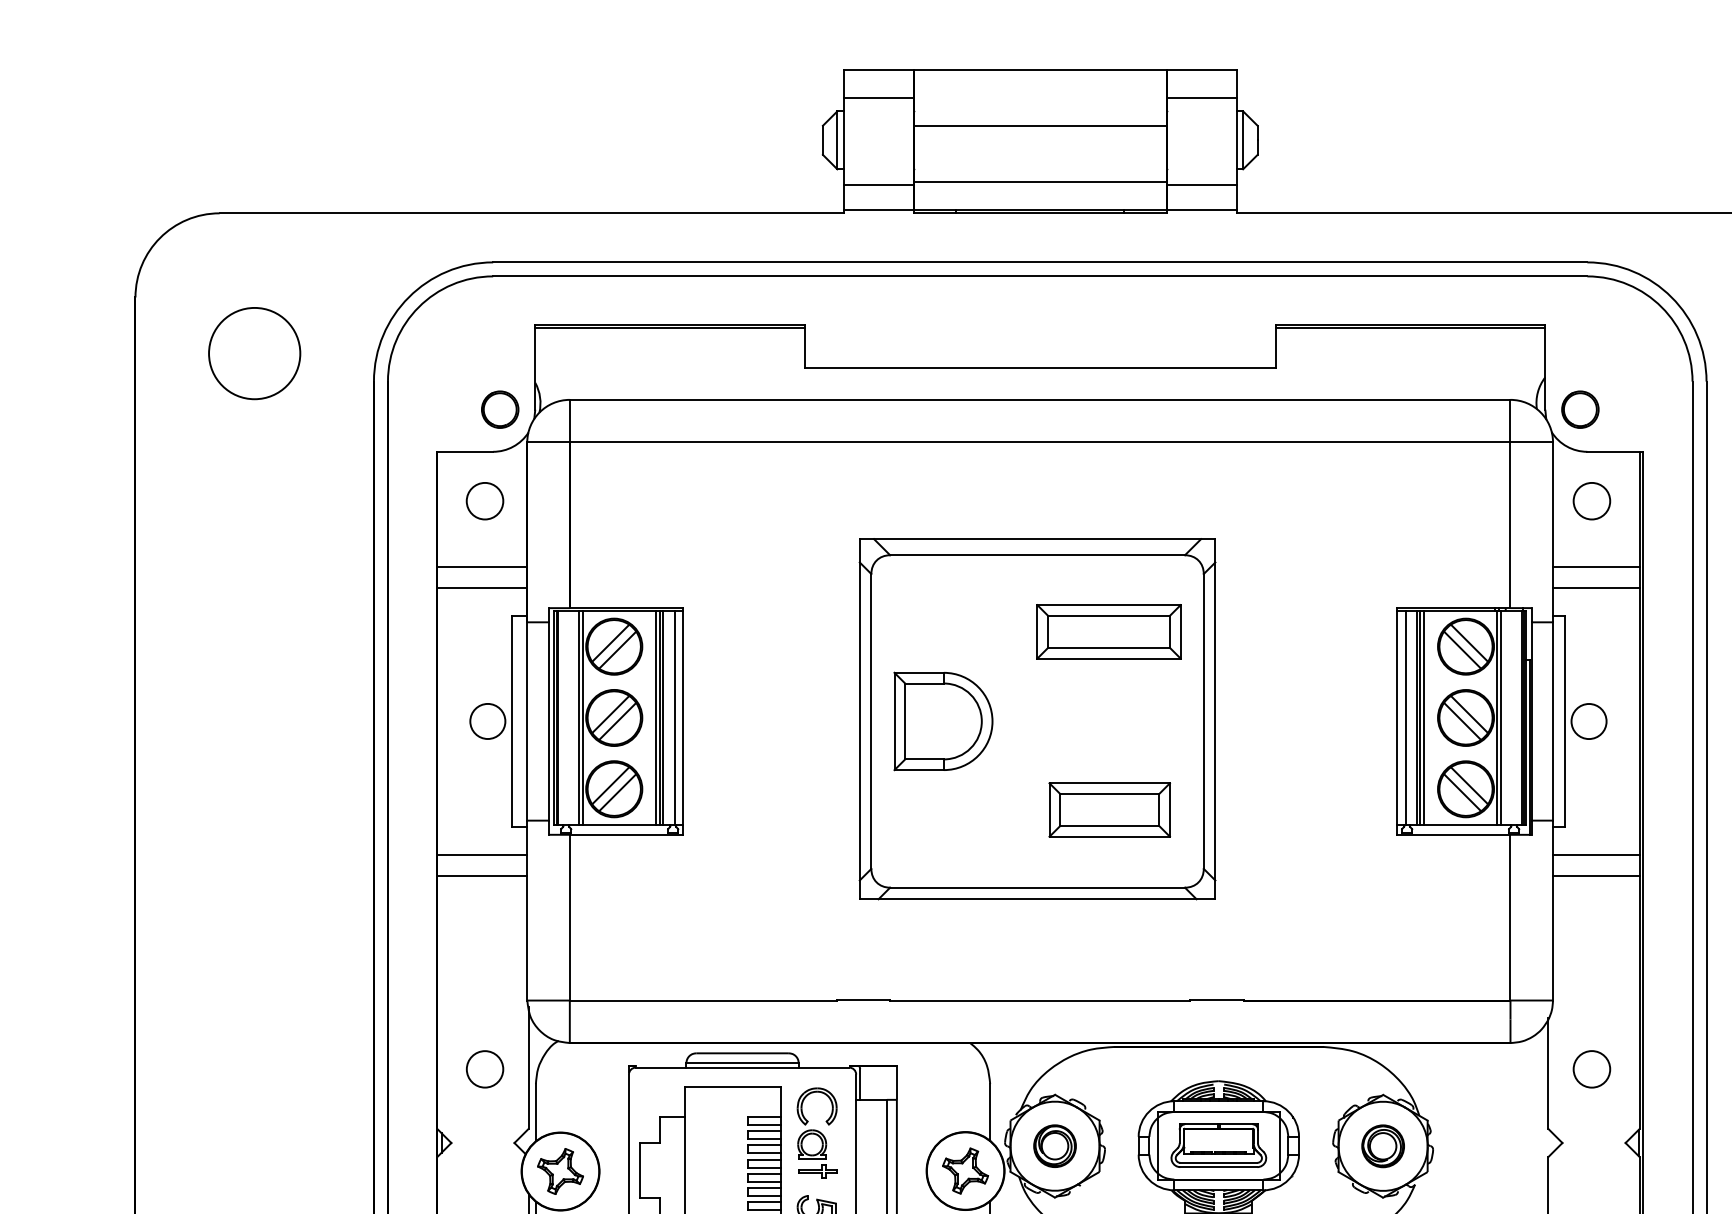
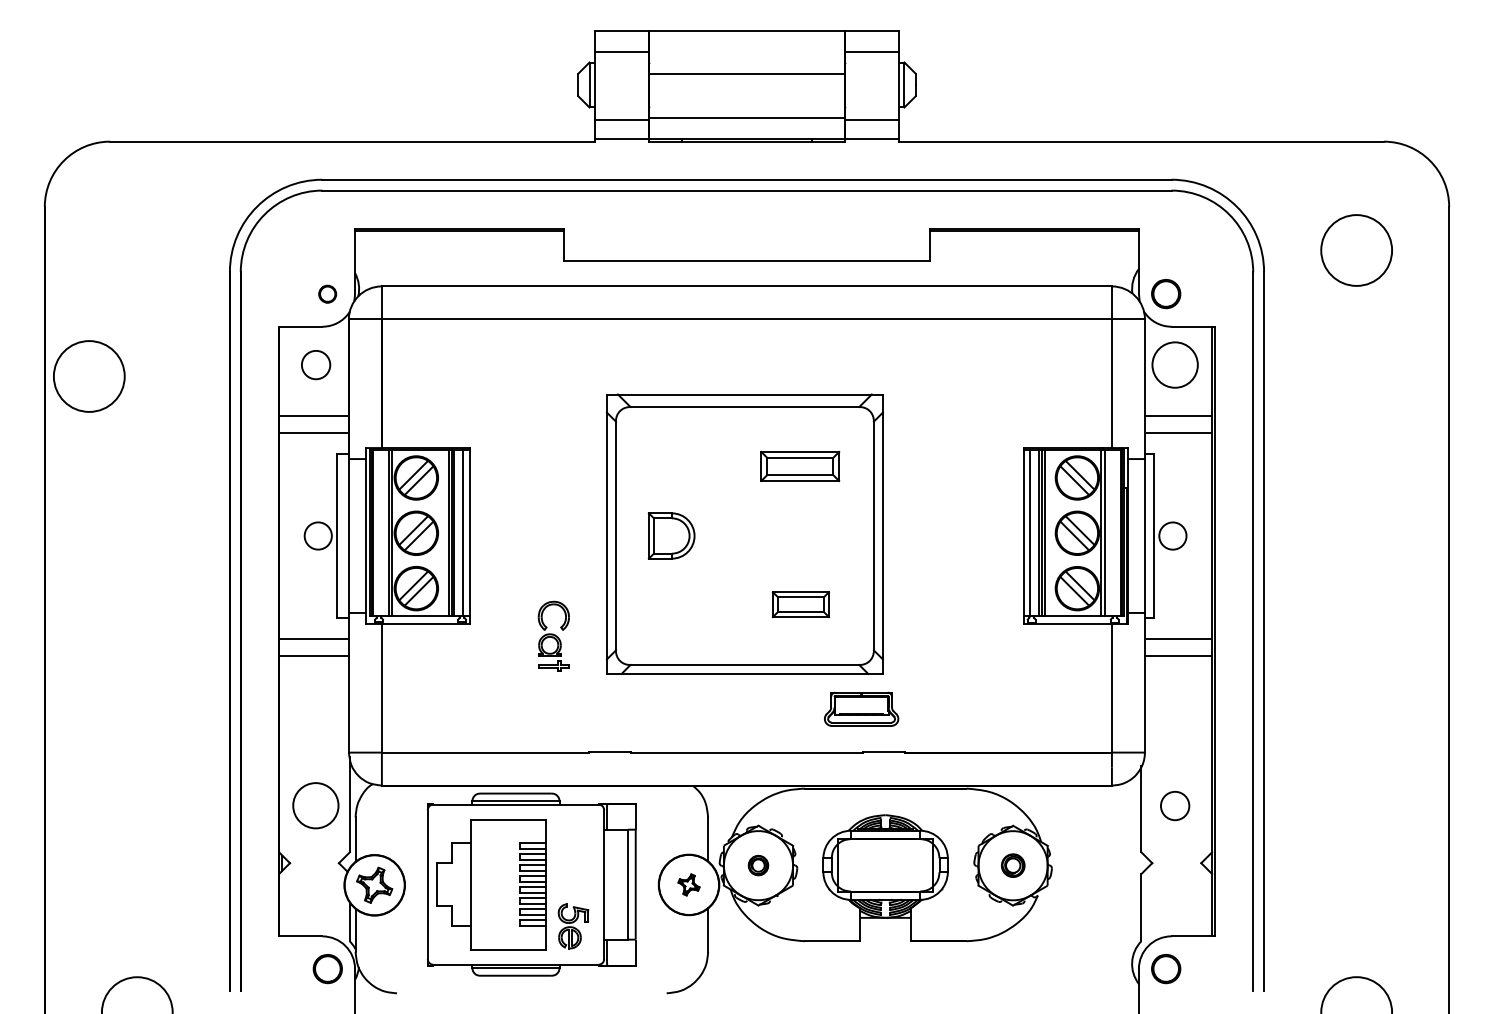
circle: (254, 353) -> (89, 376), moved
part: (499, 410) -> (327, 294), size x0.6
circle: (1591, 500) -> (1174, 364), size x1.6
part: (1107, 631) -> (799, 466), size x0.7
part: (942, 720) -> (671, 535), size x0.6
part: (1109, 809) -> (800, 604), size x0.6
circle: (485, 1069) -> (316, 806), size x1.6
part: (816, 1131) -> (553, 635), moved
part: (1218, 1144) -> (861, 708), moved
part: (1055, 1146) -> (758, 865), size x0.6
part: (1383, 1146) -> (1013, 865), size x0.7
part: (964, 1170) -> (688, 884), size x0.6

